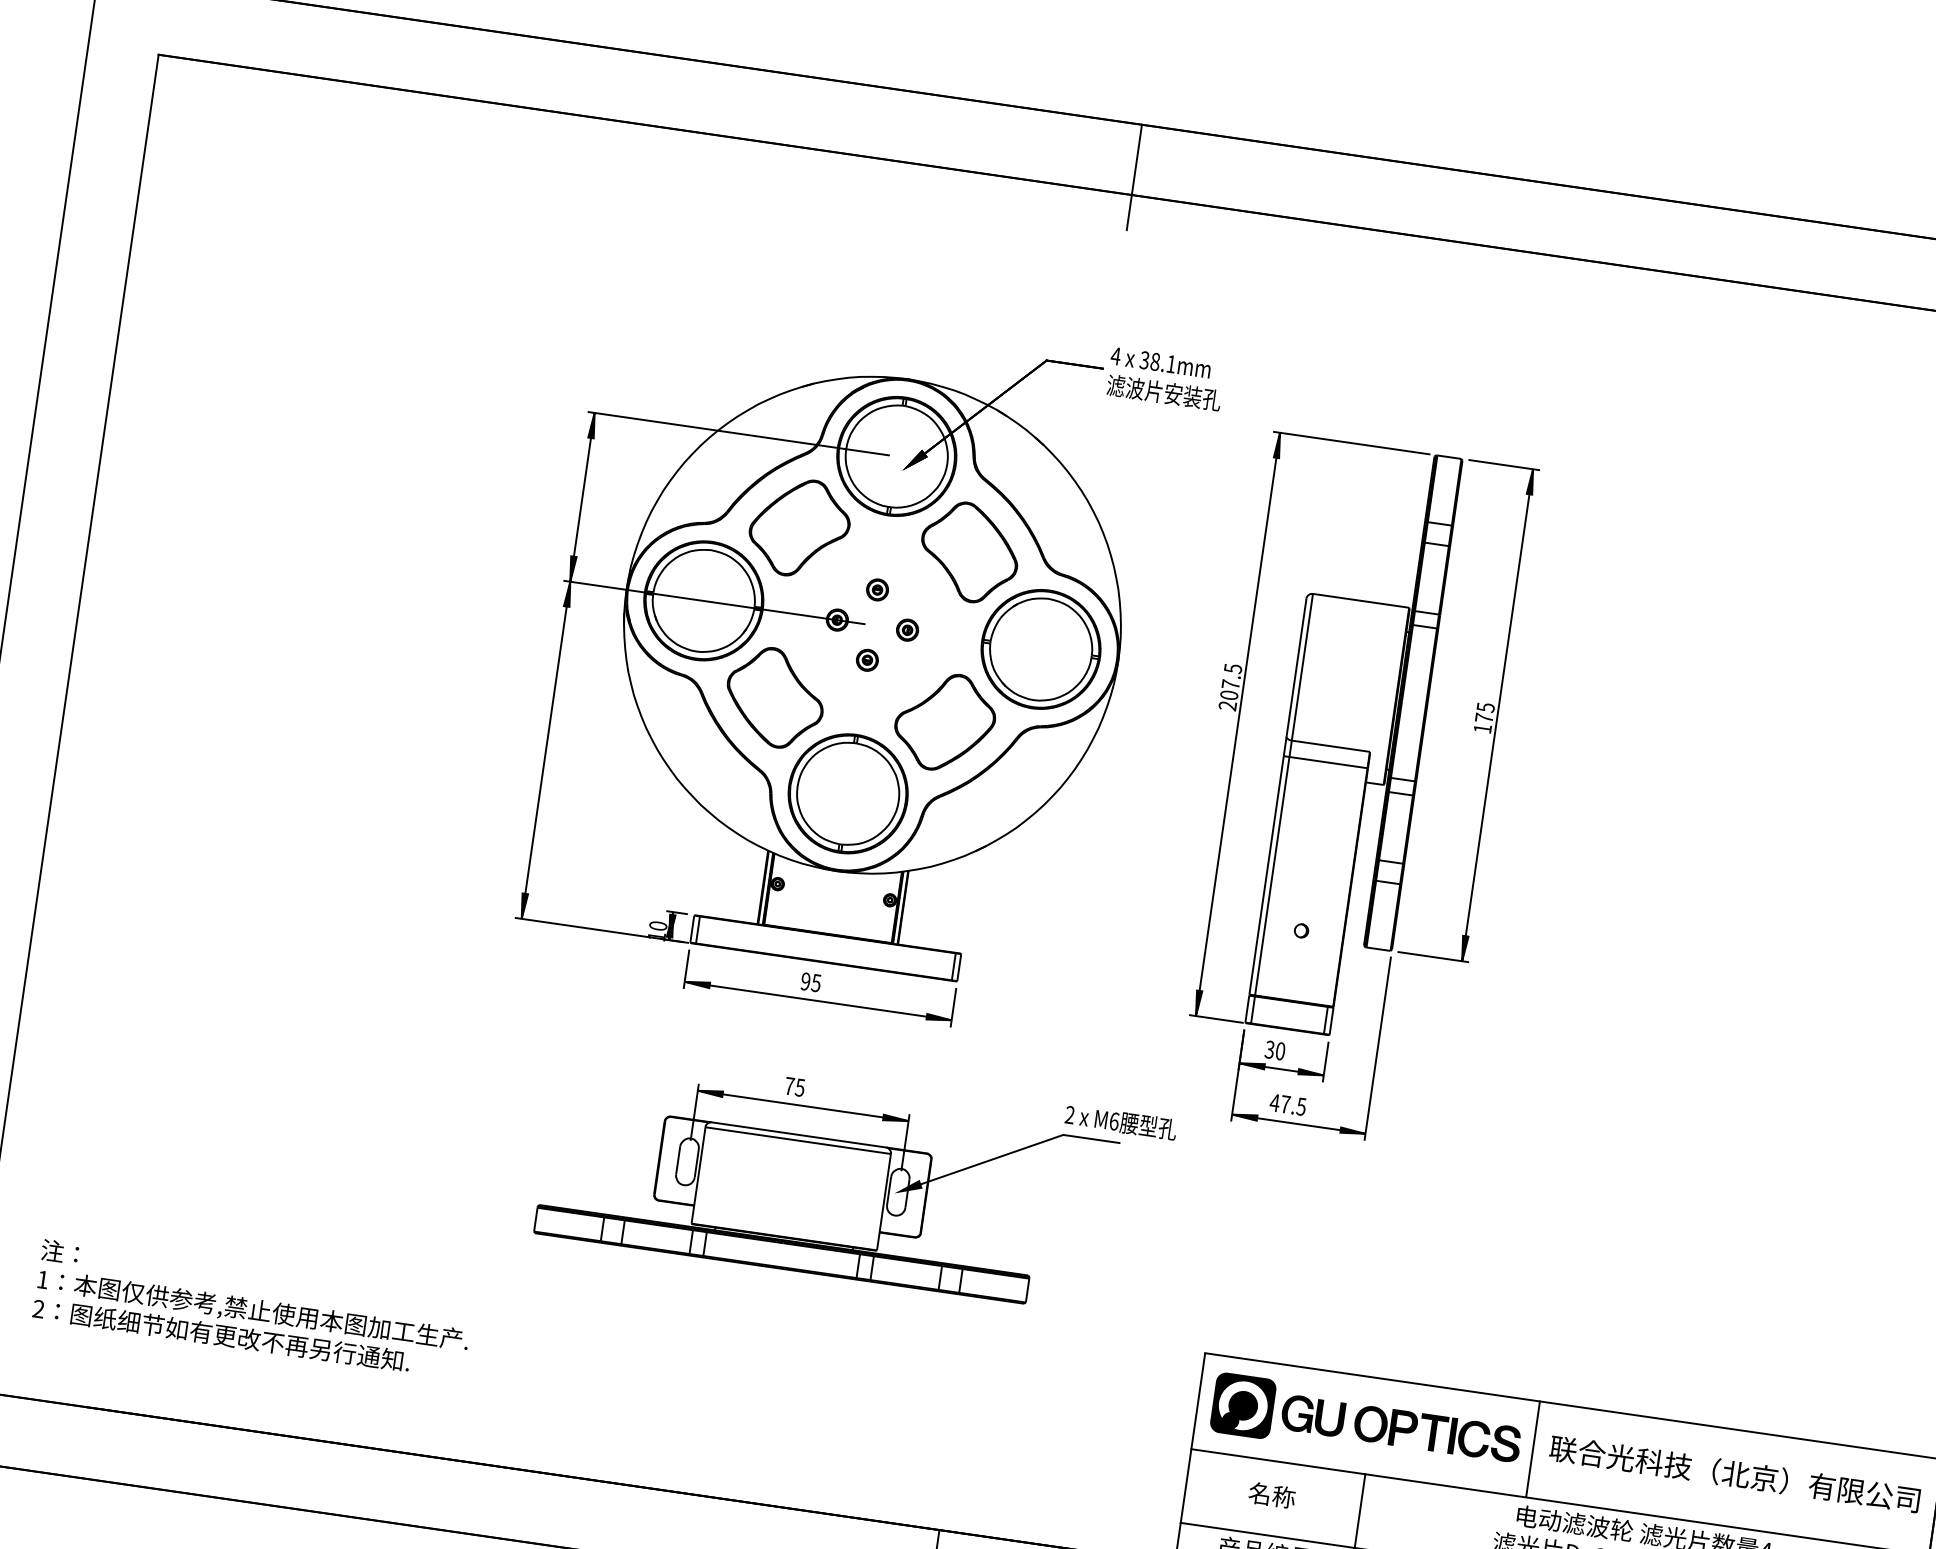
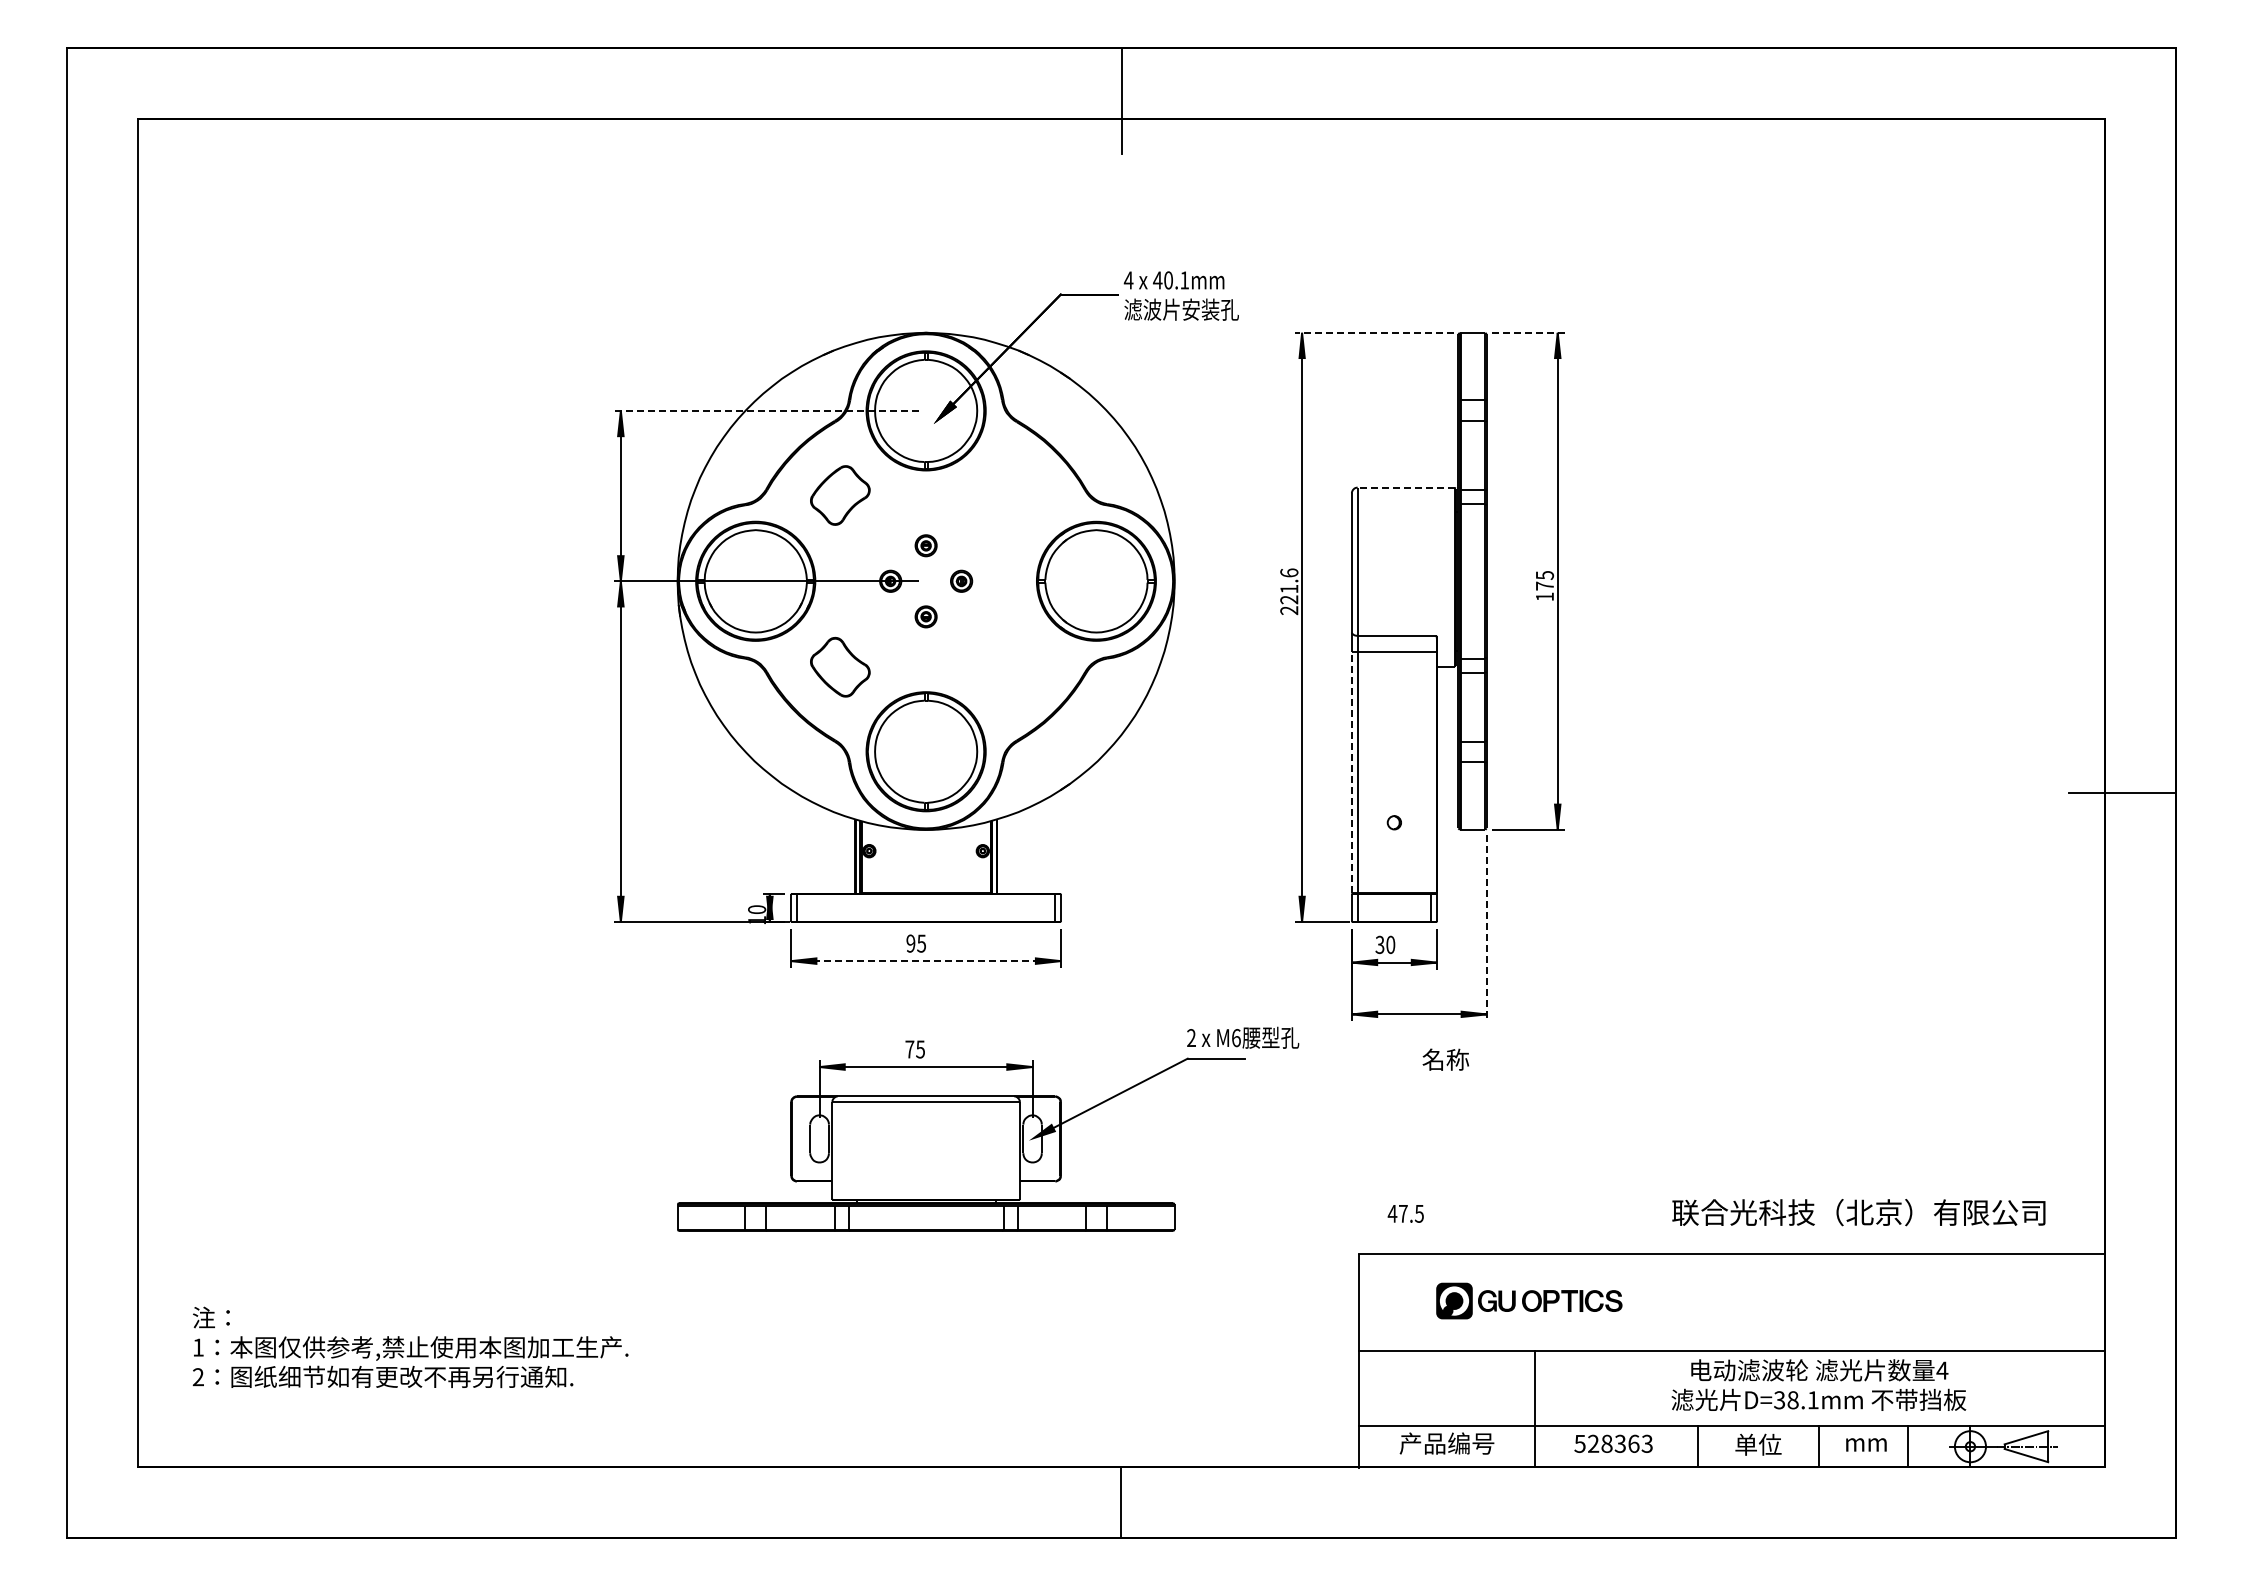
text: (1150, 361) -> (1163, 280), 38.1mm -> 40.1mm
line: (738, 433) -> (766, 410), solid -> dashed
line: (1351, 442) -> (1374, 332), solid -> dashed
line: (1505, 464) -> (1529, 332), solid -> dashed
part: (799, 528) -> (840, 495), size x0.6
part: (969, 552) -> (1011, 495), removed
line: (1361, 600) -> (1406, 487), solid -> dashed
text: (1231, 682) -> (1289, 586), 207.5 -> 221.6
part: (775, 698) -> (840, 667), size x0.6
part: (944, 722) -> (1011, 667), removed
line: (1266, 875) -> (1351, 772), solid -> dashed
line: (818, 1001) -> (926, 961), solid -> dashed
line: (1377, 1048) -> (1486, 928), solid -> dashed
text: (1287, 1104) -> (1405, 1213), moved
part: (1367, 1423) -> (1529, 1300), size x0.6
line: (1533, 1448) -> (1697, 1302), removed
text: (1734, 1473) -> (1858, 1212), moved
text: (1271, 1495) -> (1445, 1059), moved

